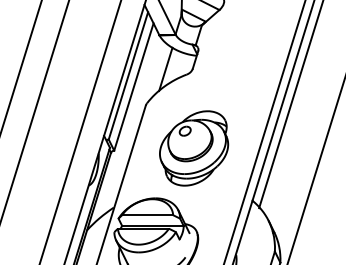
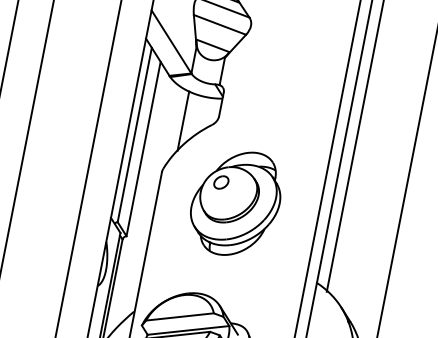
part: (194, 148) -> (236, 204), moved

